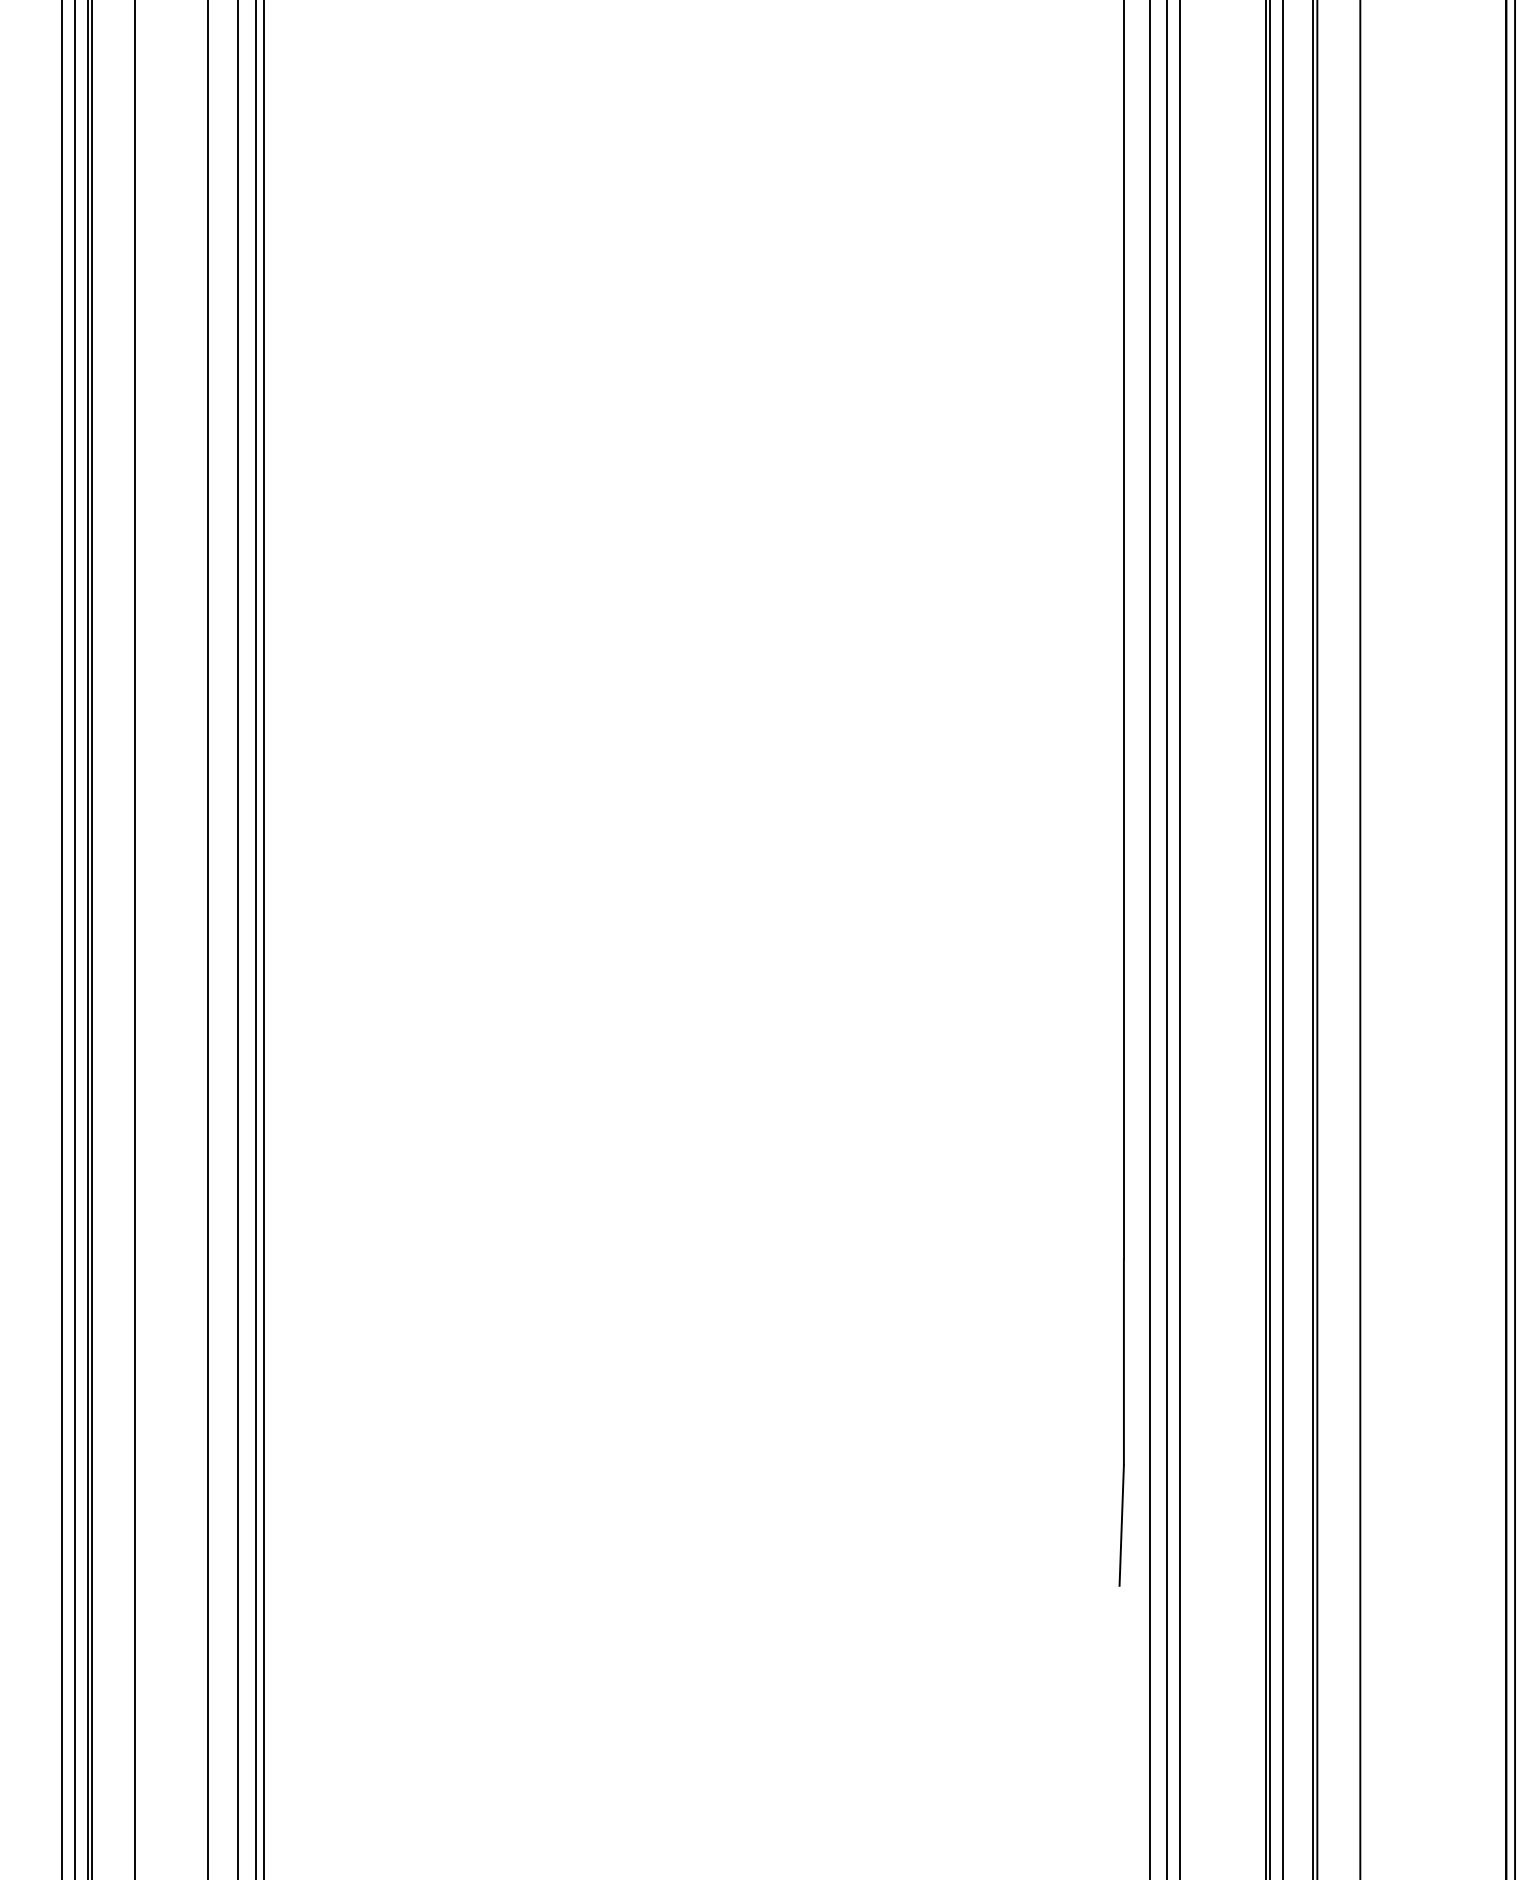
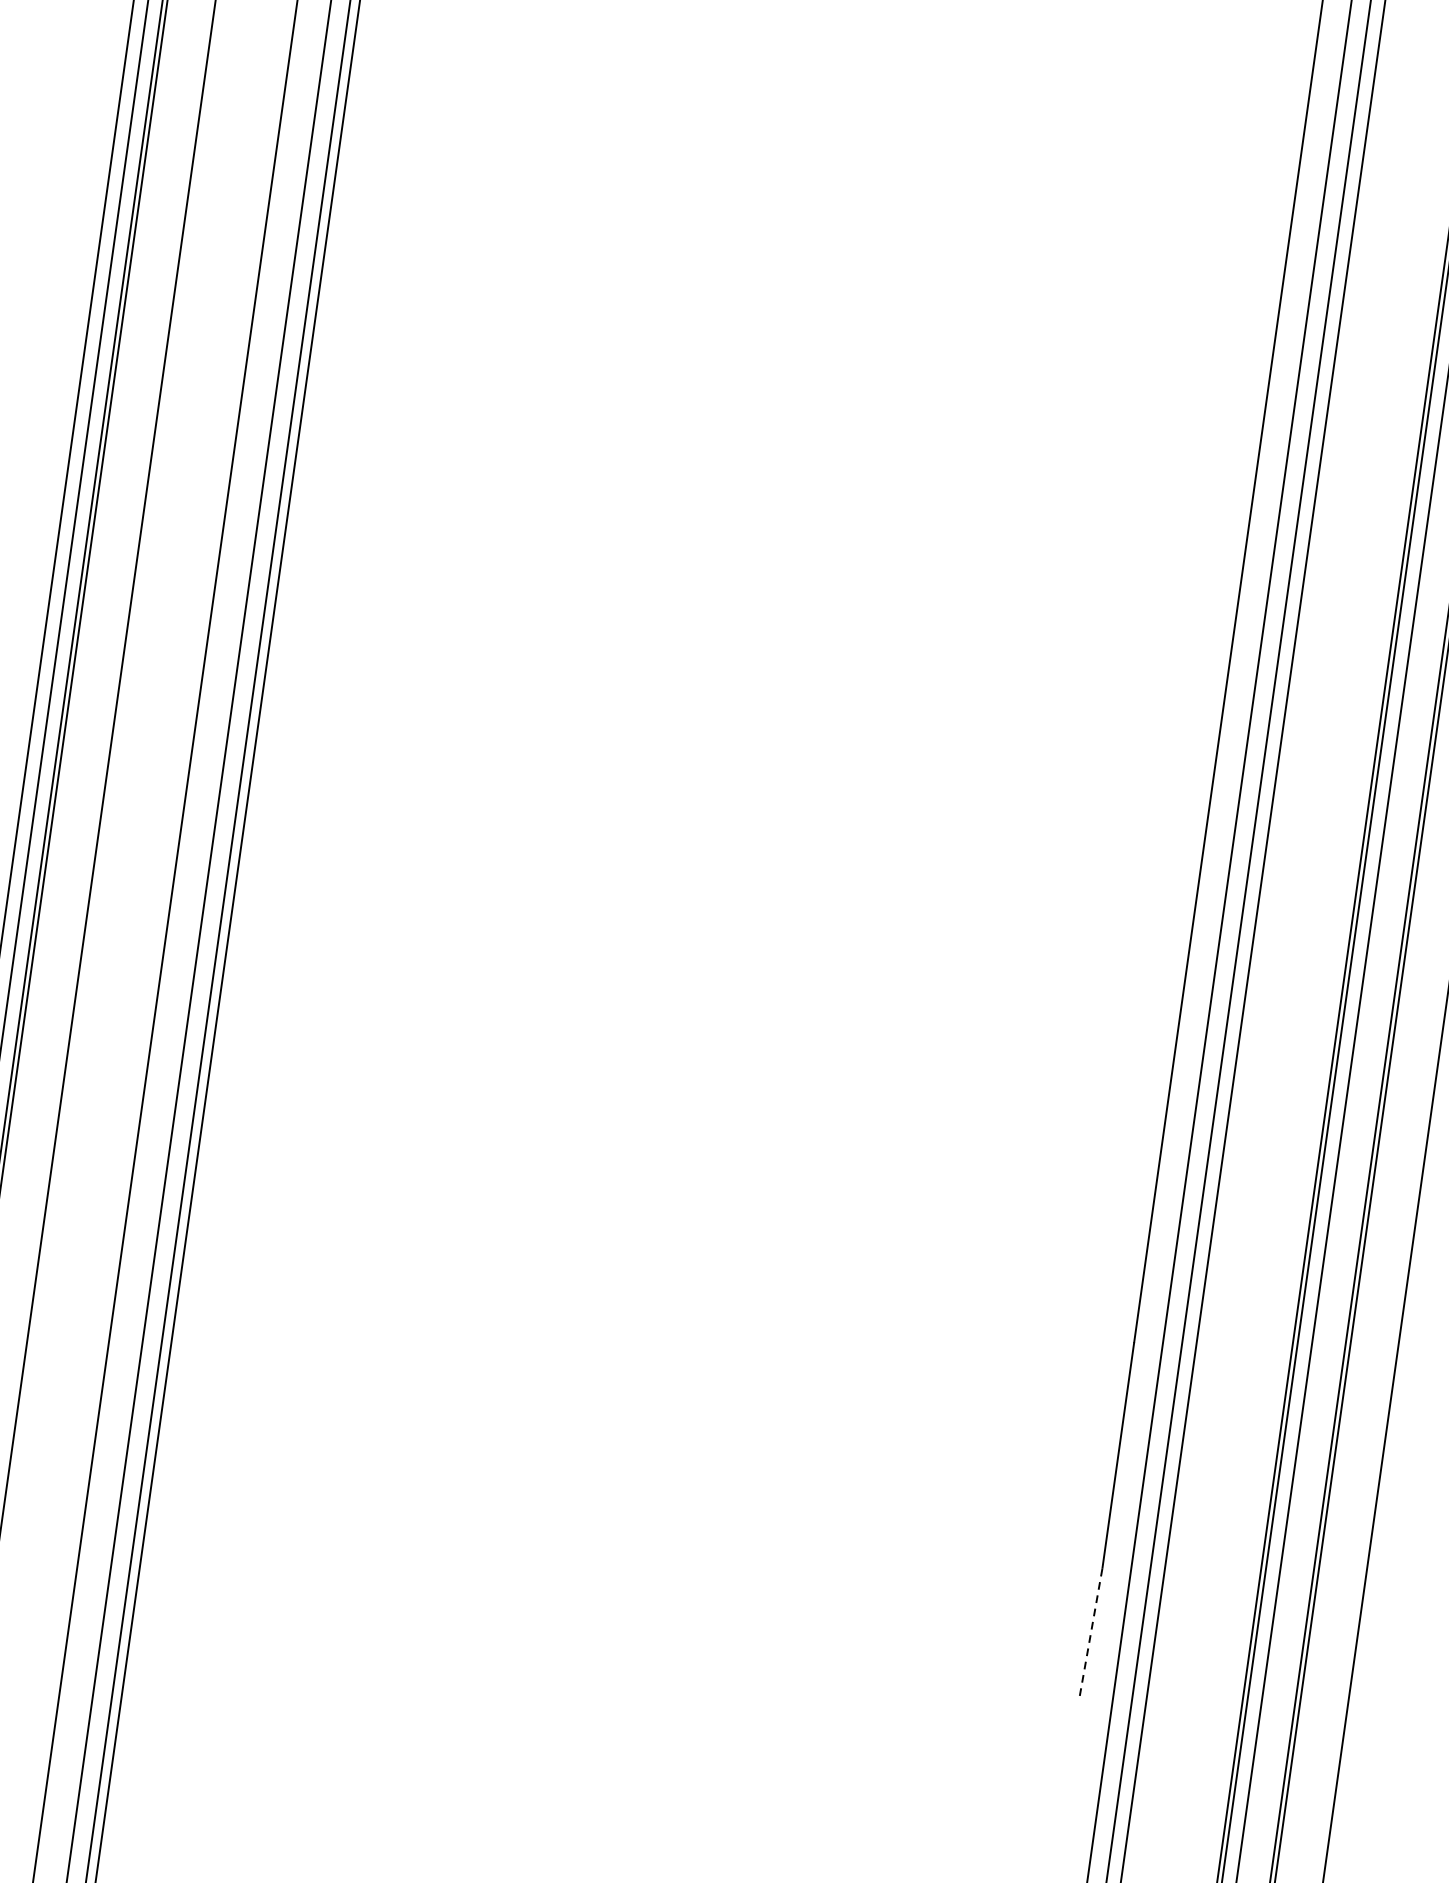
line: (1121, 1526) -> (1090, 1635), solid -> dashed

